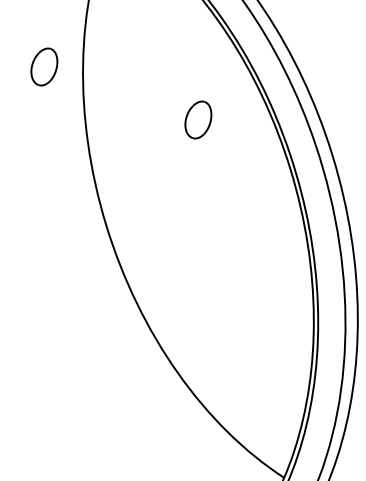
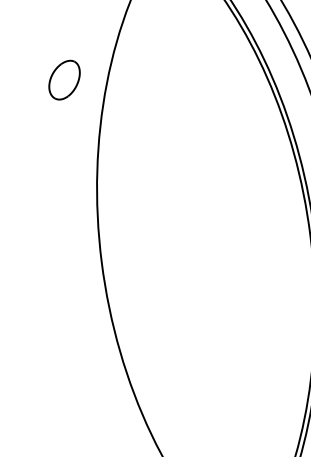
part: (198, 119) -> (220, 165), removed

